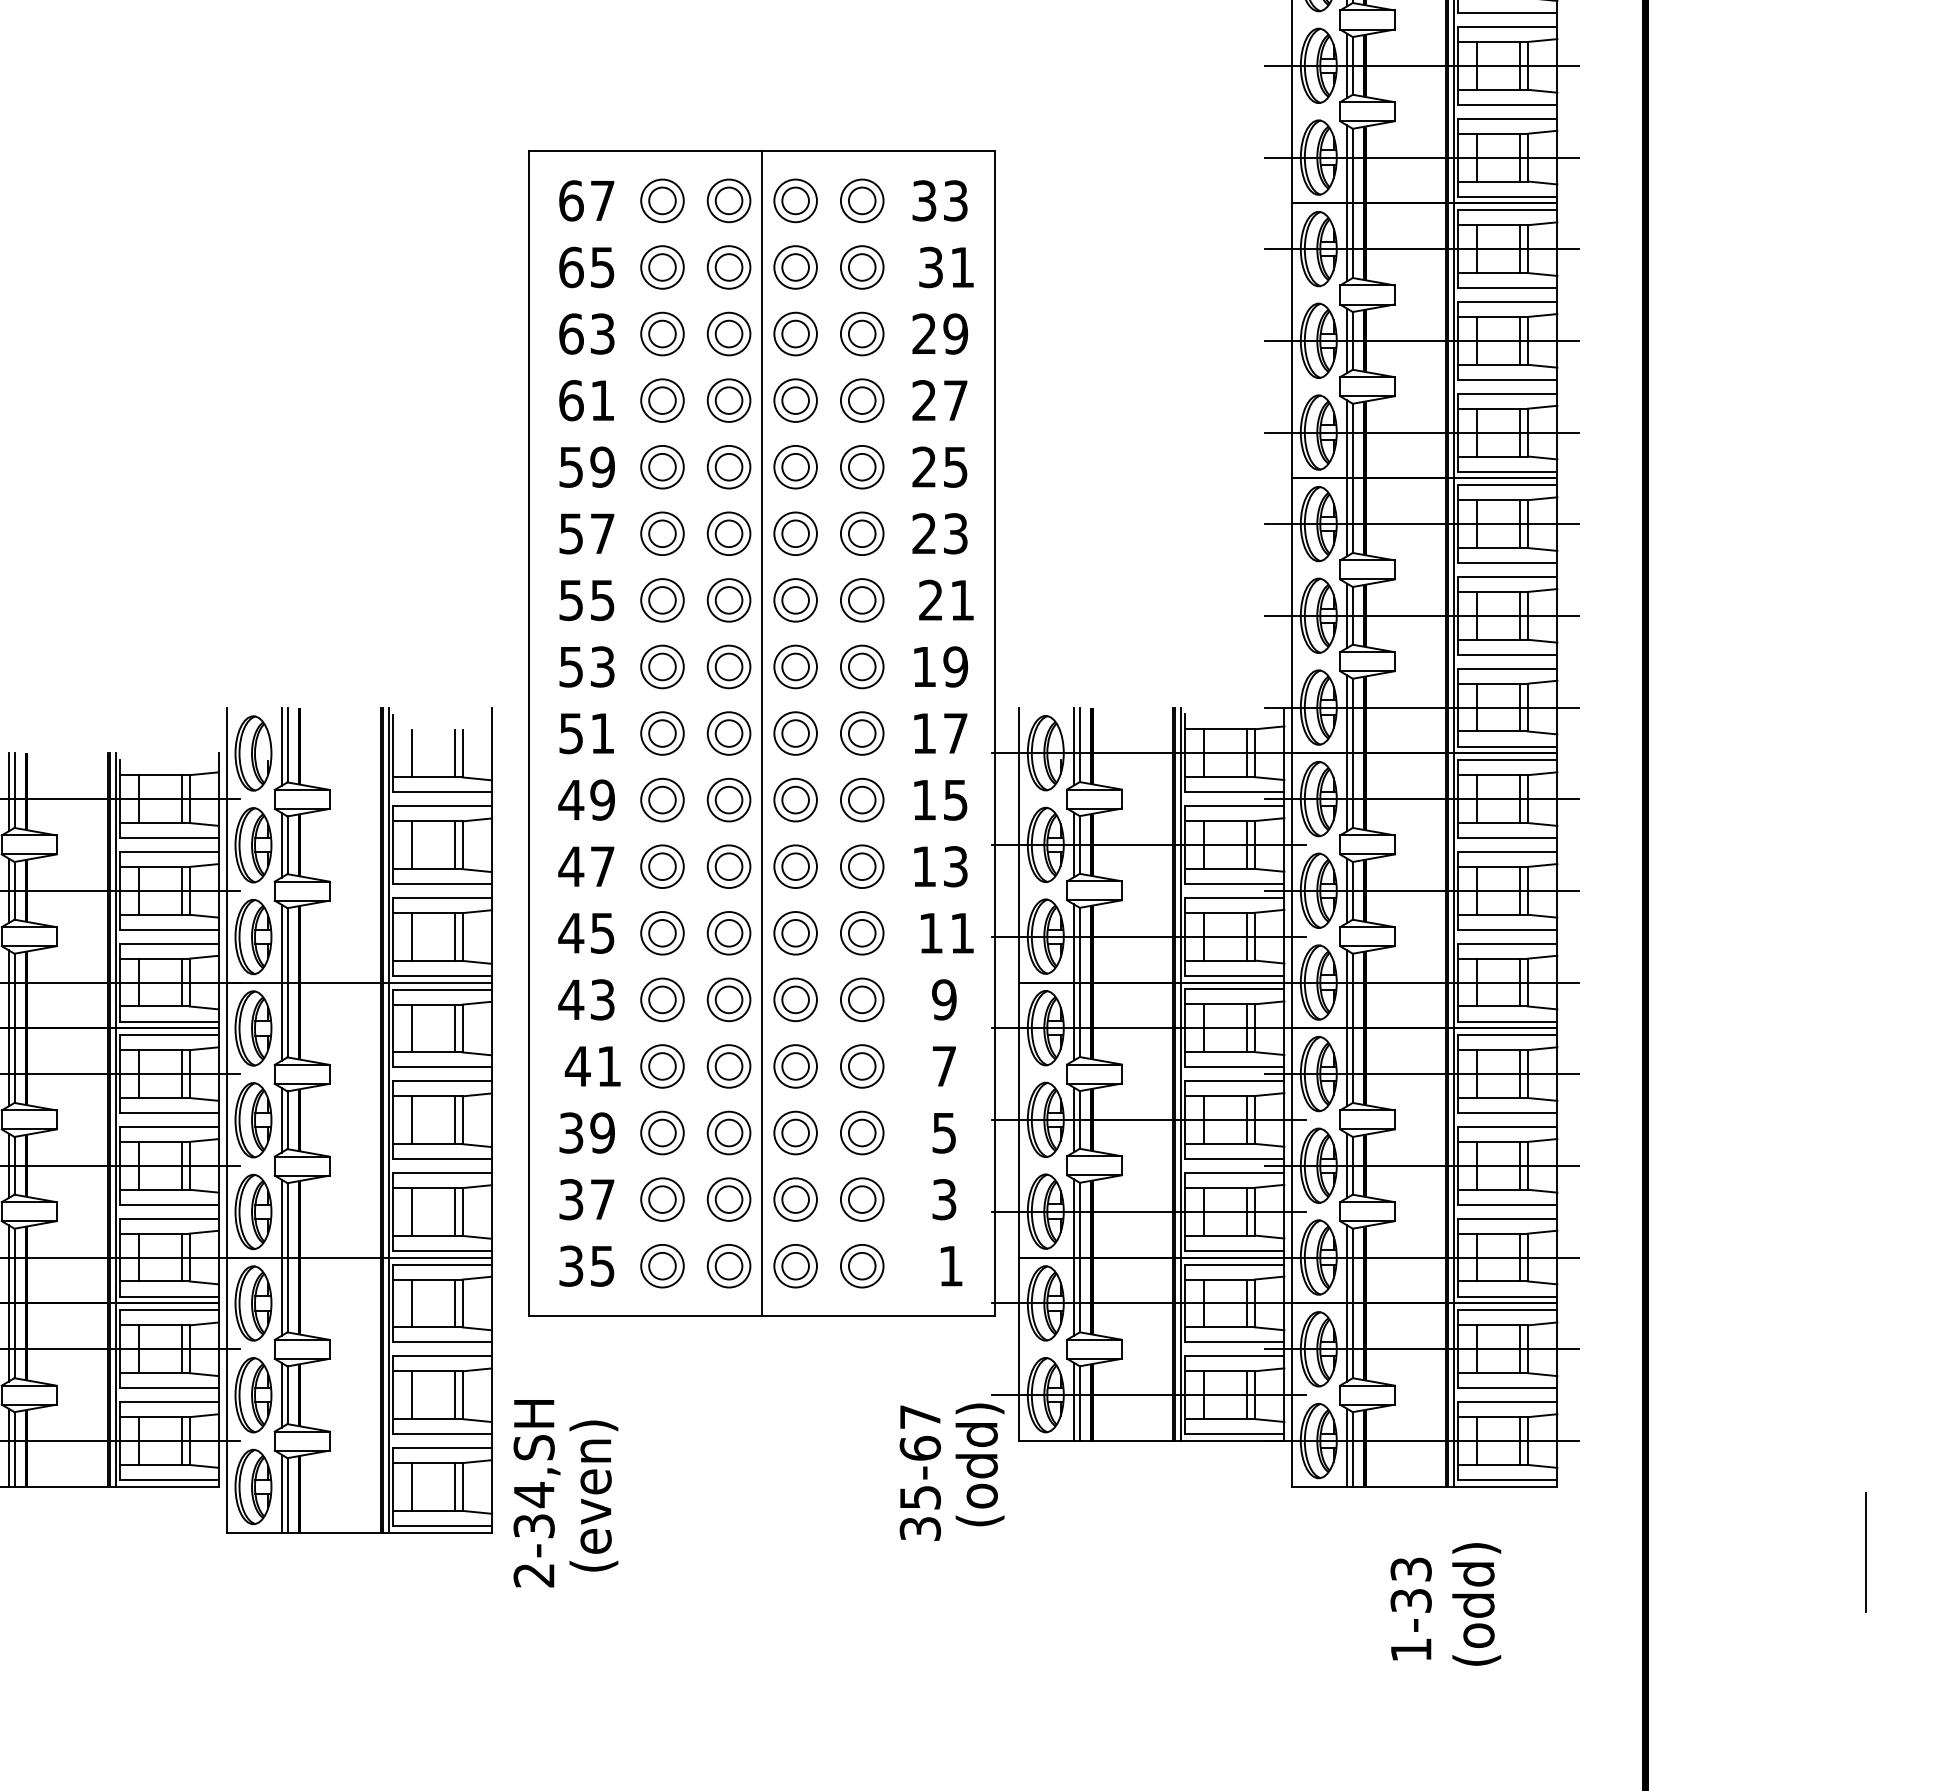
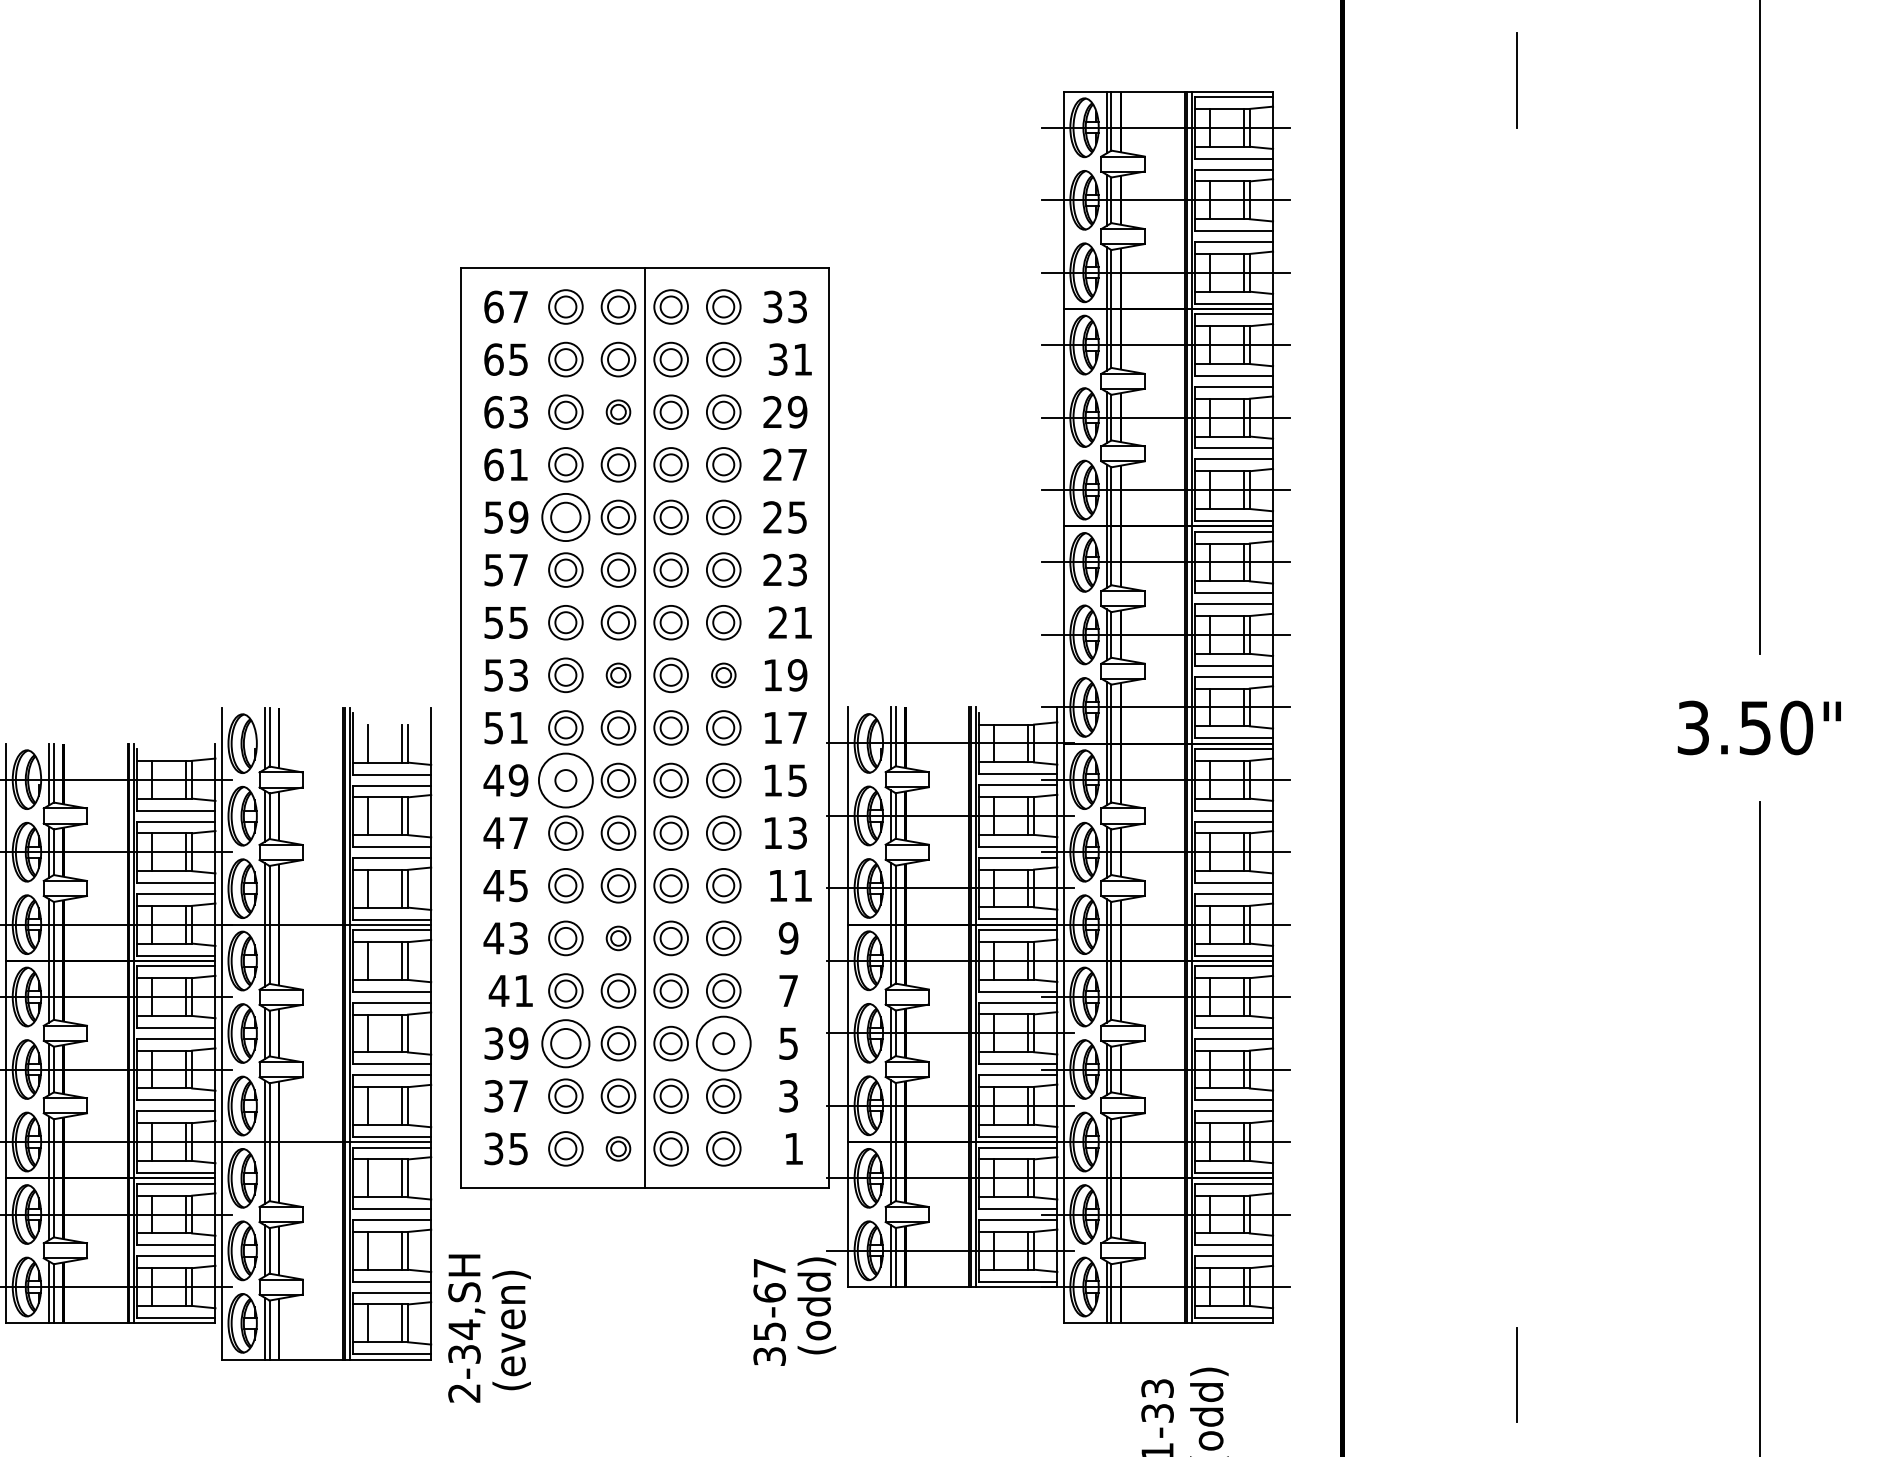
part: (729, 333) -> (618, 411), size x0.7
part: (661, 467) -> (565, 517), size x1.4
part: (729, 667) -> (618, 675), size x0.7
part: (861, 667) -> (723, 675), size x0.7
circle: (661, 800) -> (565, 780), size x1.6
part: (729, 999) -> (618, 938), size x0.7
part: (661, 1132) -> (565, 1043), size x1.4
circle: (861, 1132) -> (723, 1043), size x1.6
part: (729, 1265) -> (618, 1148), size x0.7

